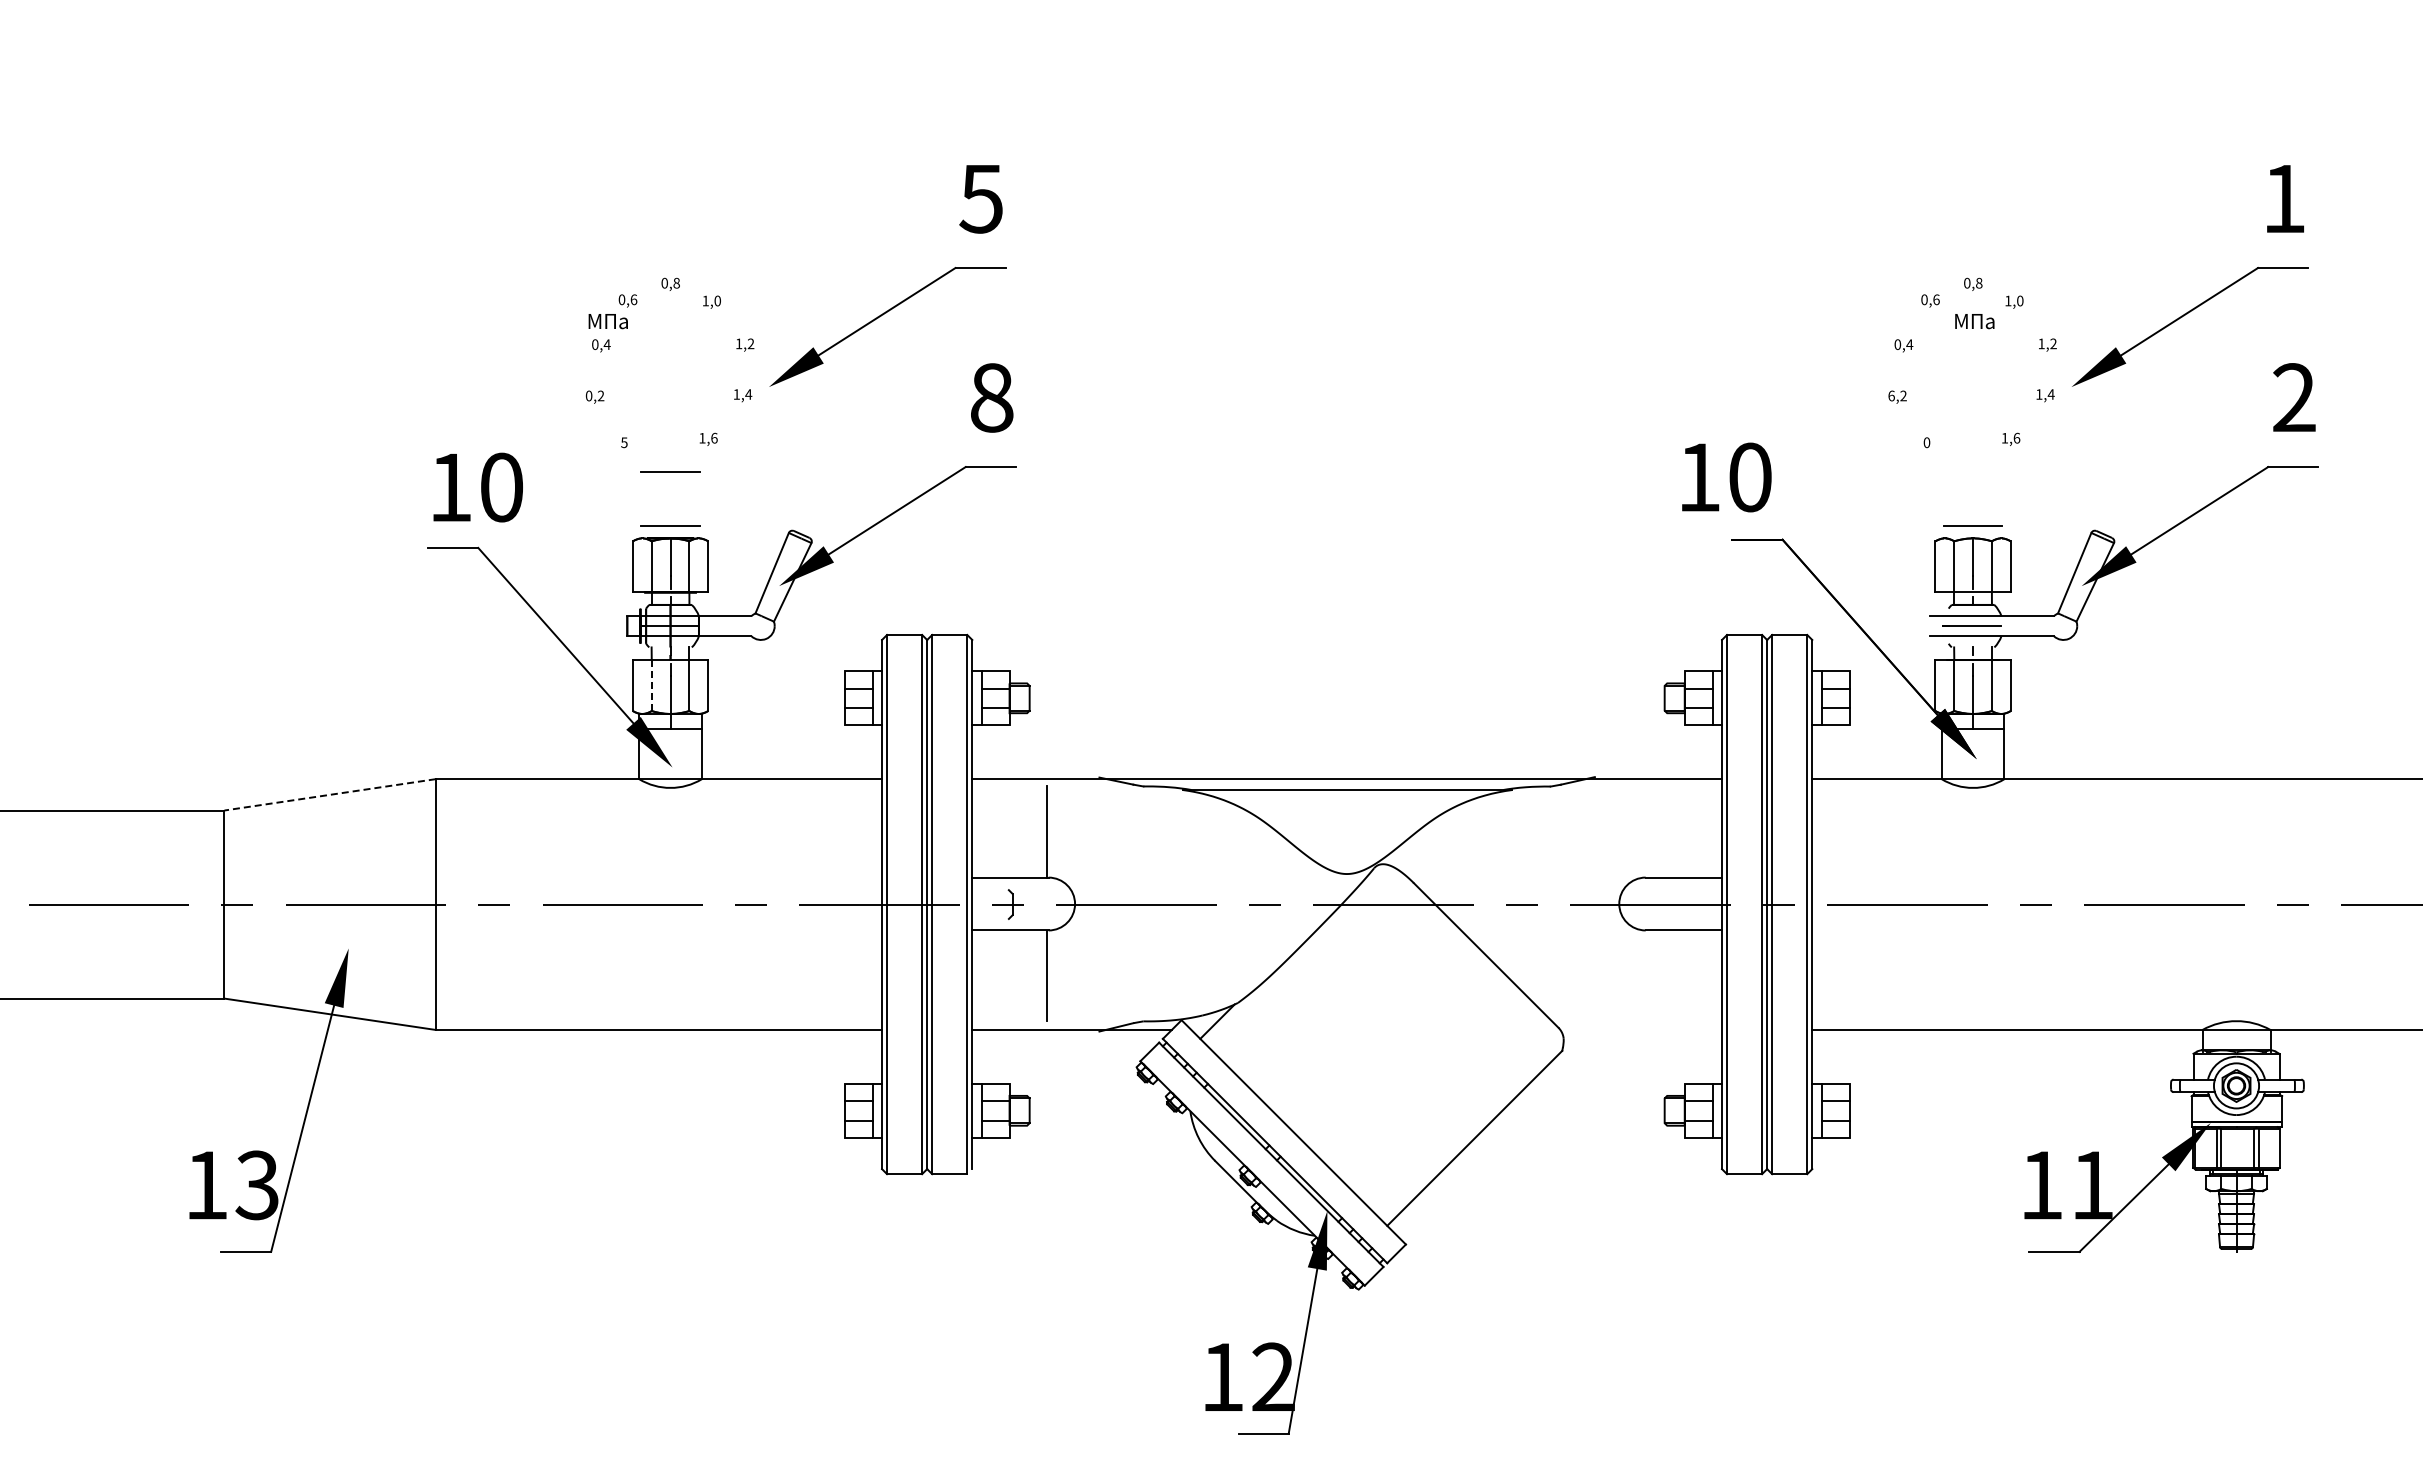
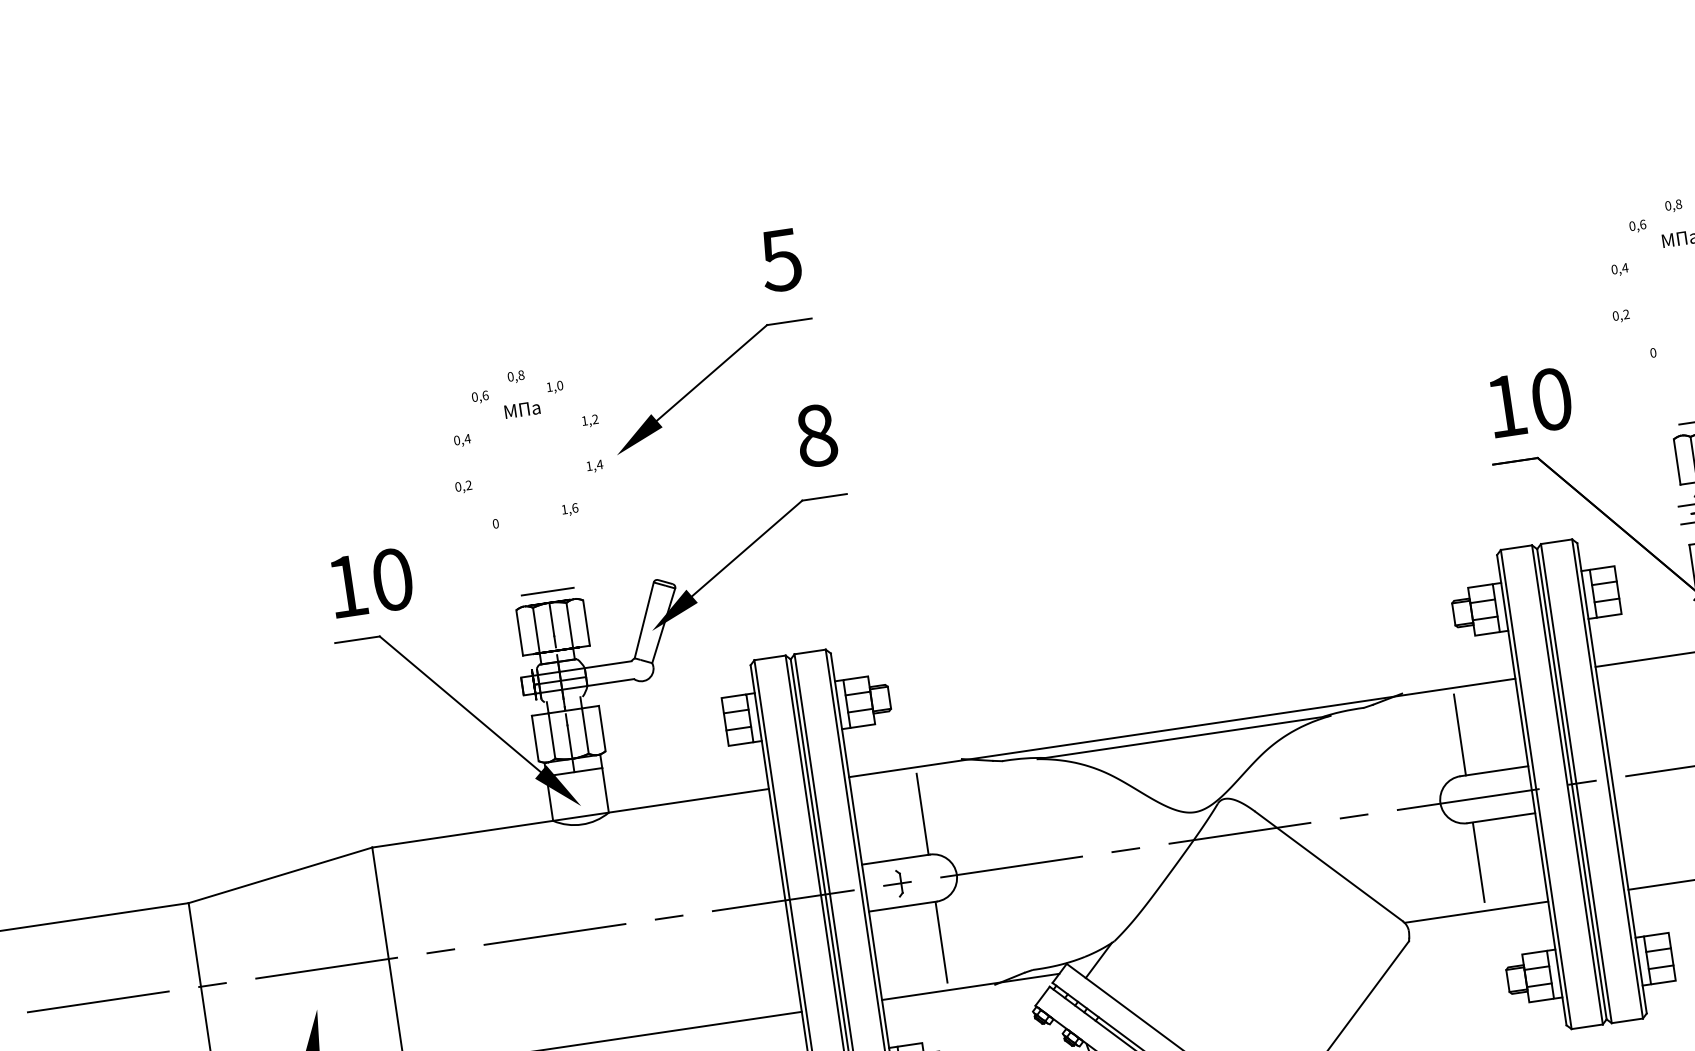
text: (607, 321) -> (521, 409), moved
text: (1891, 395) -> (1615, 315), 6,2 -> 0,2
text: (624, 442) -> (495, 523), 5 -> 0
line: (670, 471) -> (540, 543), removed
text: (1726, 477) -> (1530, 402), moved
line: (651, 685) -> (551, 736), dashed -> solid
line: (330, 794) -> (280, 874), dashed -> solid
line: (1651, 831) -> (1459, 734), added
line: (1651, 975) -> (1478, 862), added
line: (1641, 1029) -> (1476, 911), added

